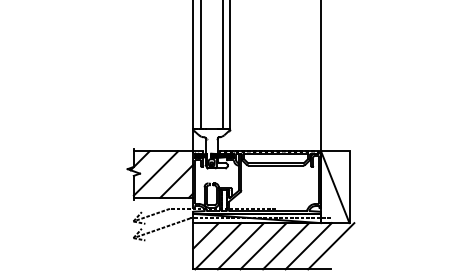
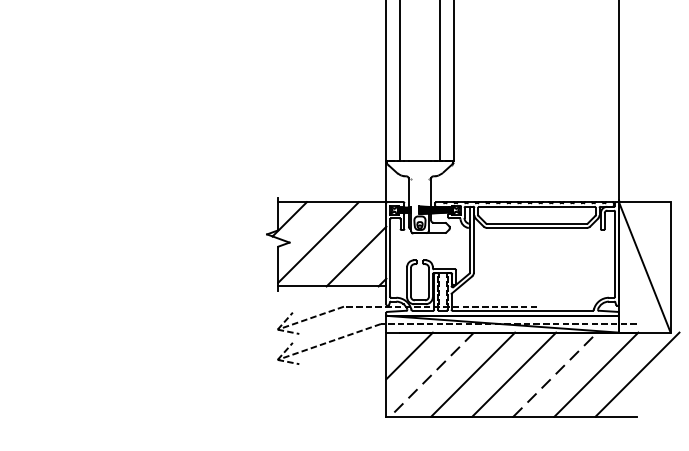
line: (218, 246) -> (432, 375), solid -> dashed
line: (286, 246) -> (556, 375), solid -> dashed

